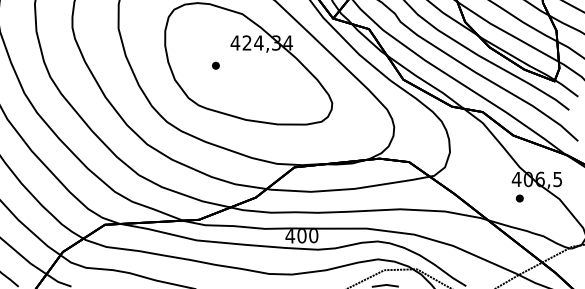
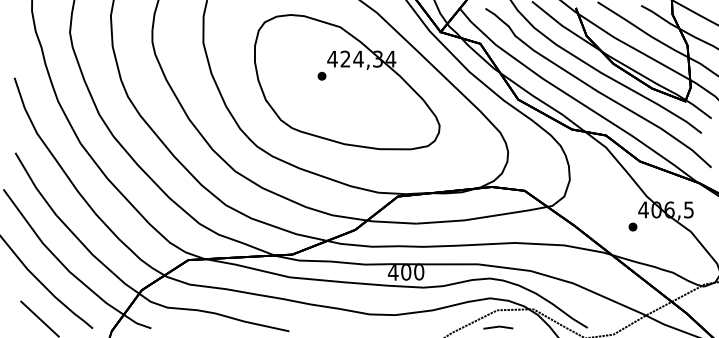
part: (215, 65) -> (321, 75), moved
part: (519, 198) -> (632, 226), moved

